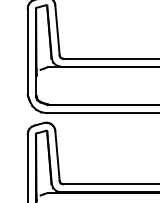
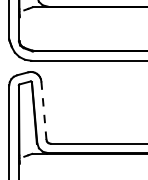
line: (57, 155) -> (43, 110), solid -> dashed

